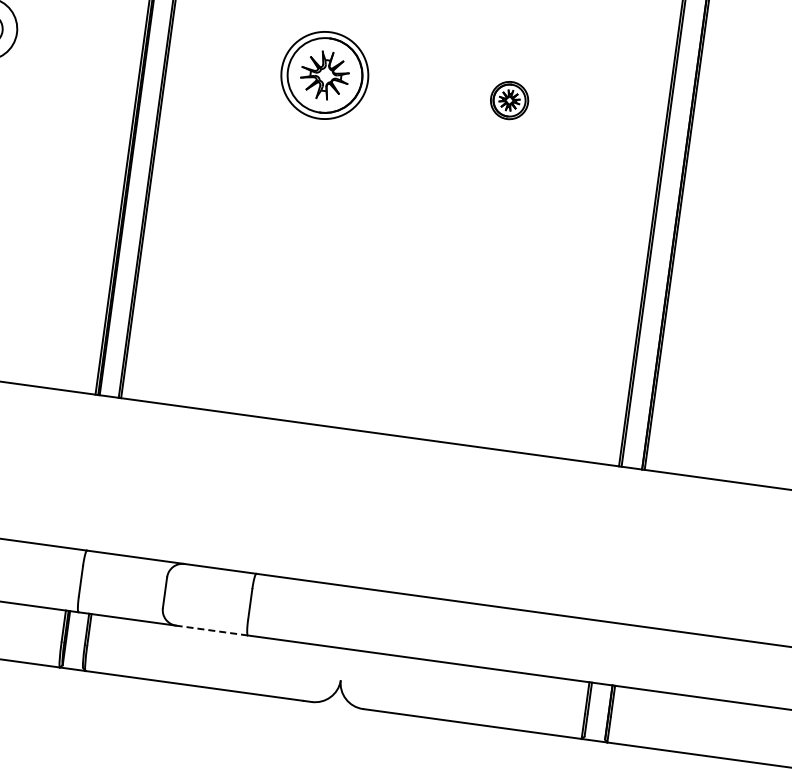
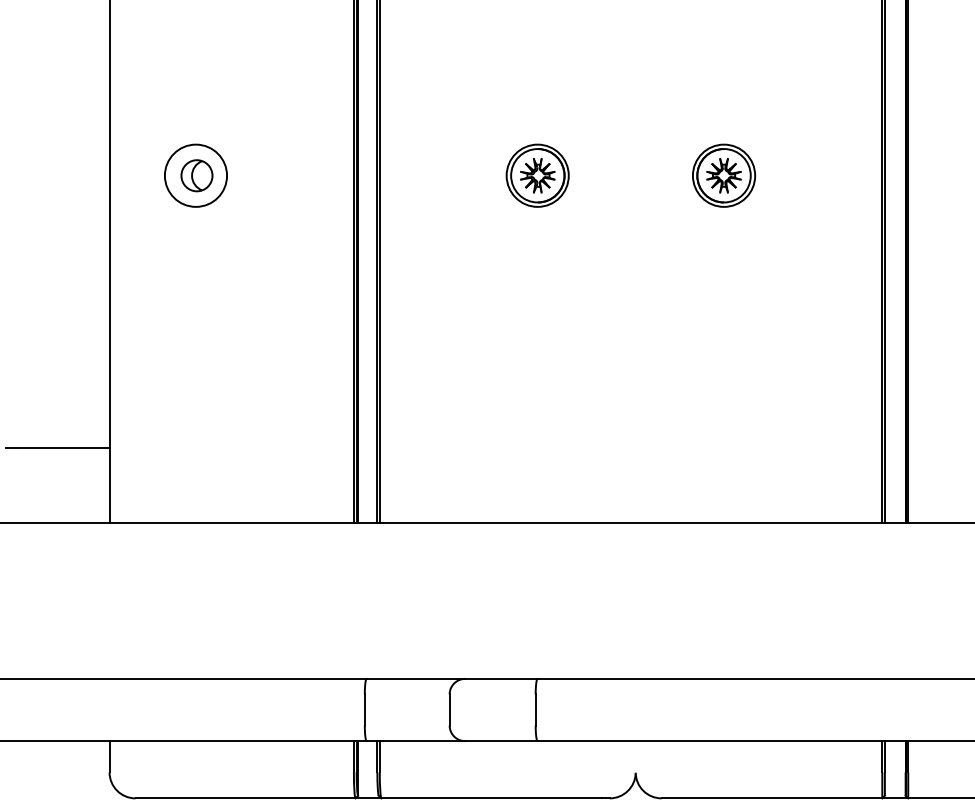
part: (324, 75) -> (537, 175), size x0.71
part: (509, 100) -> (724, 175), size x1.67
line: (211, 630) -> (500, 741), dashed -> solid

